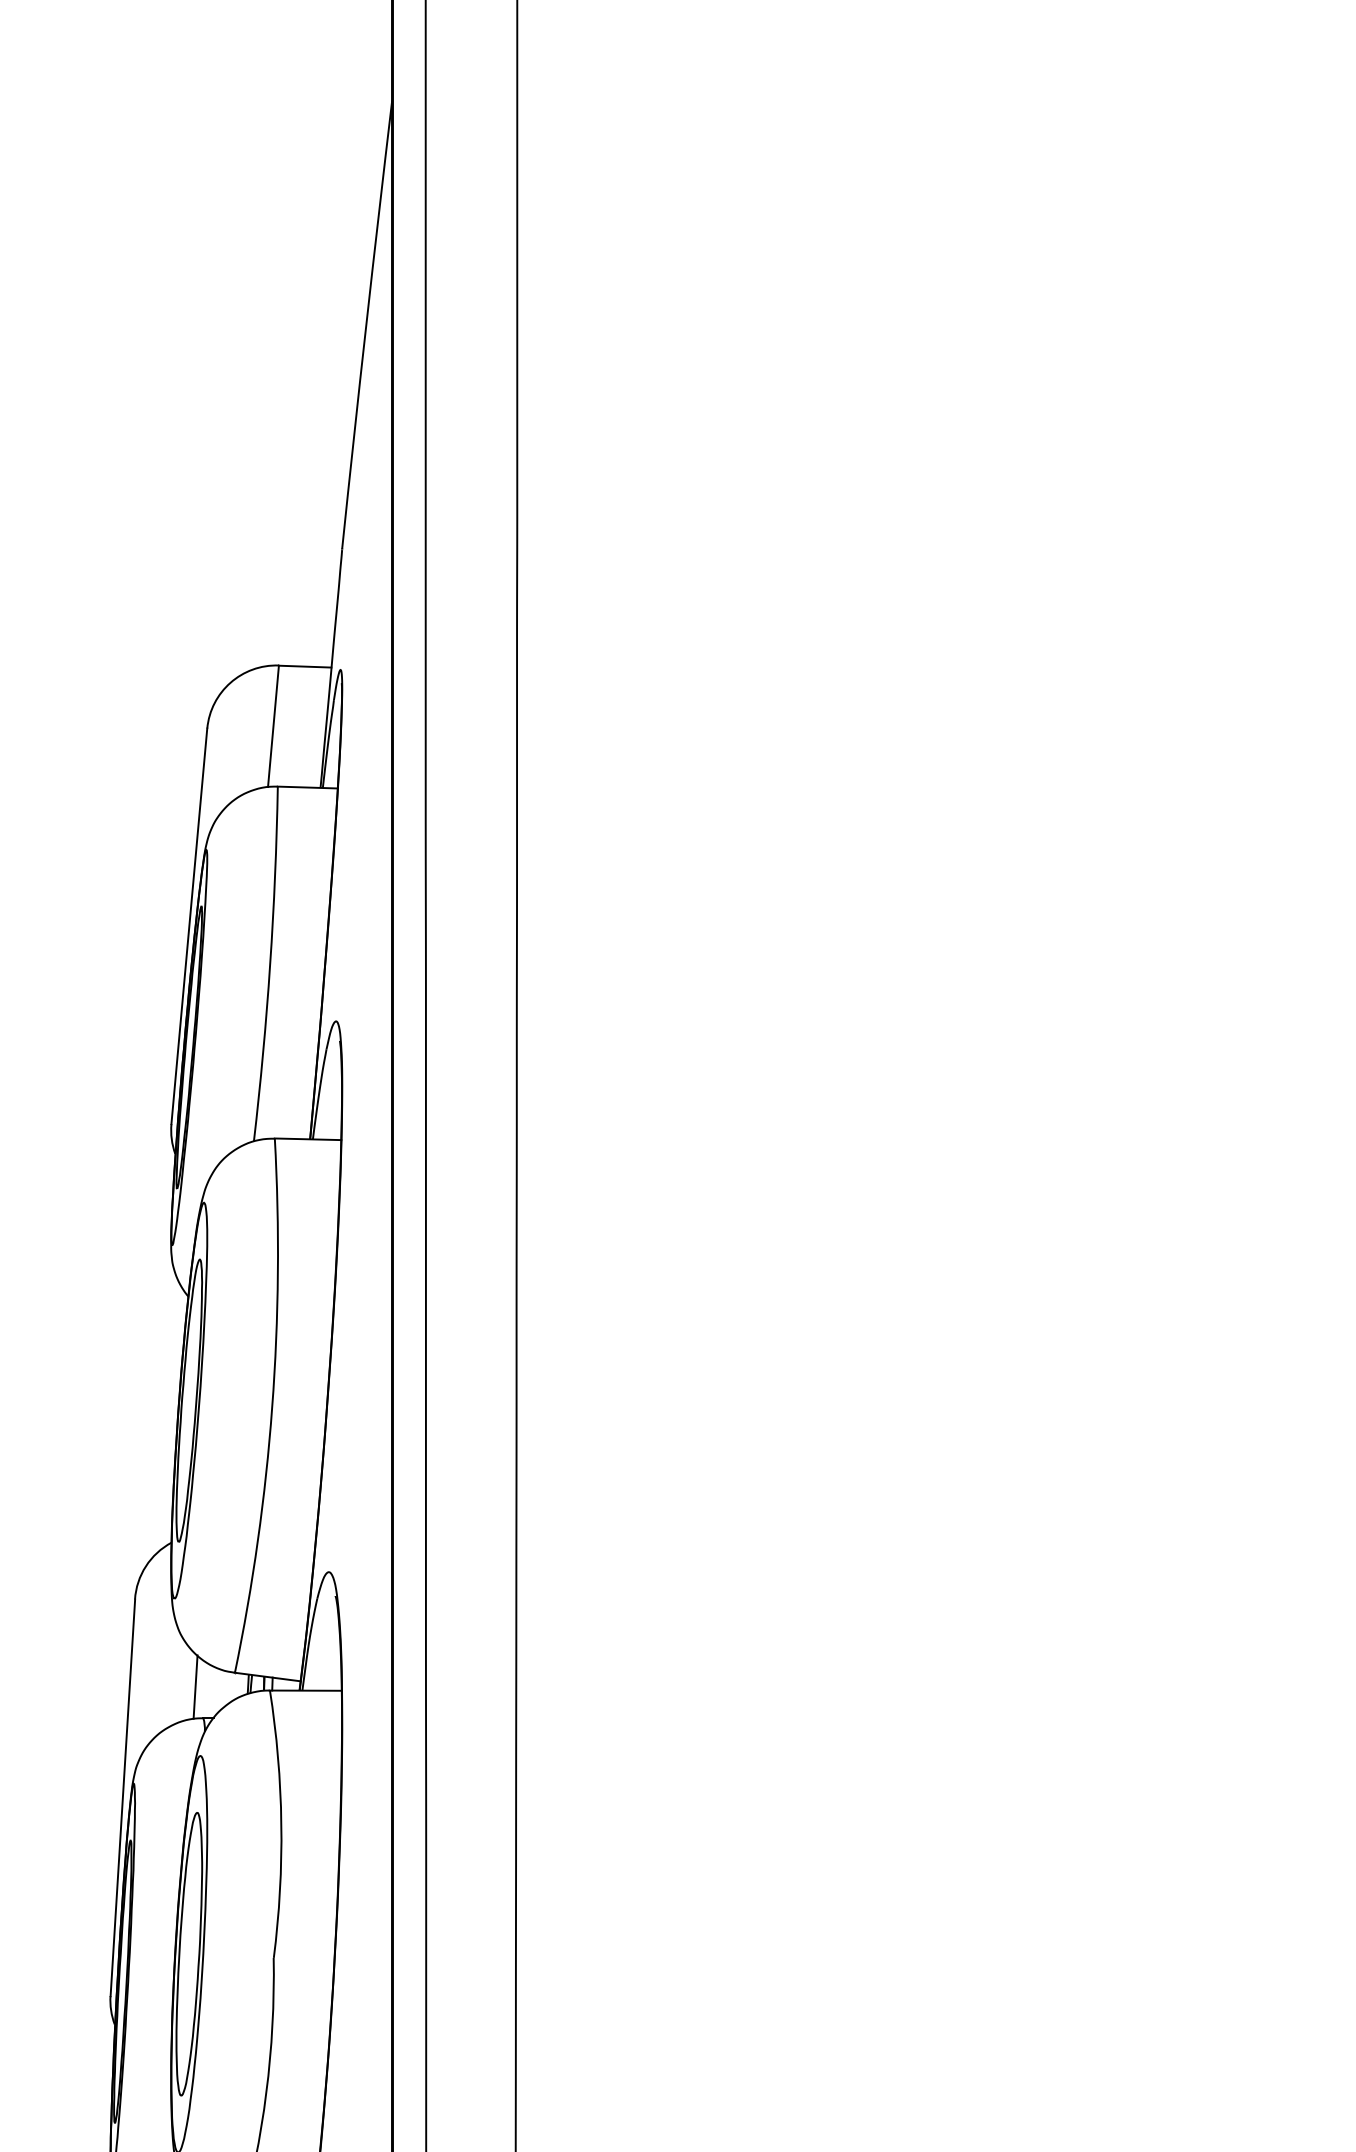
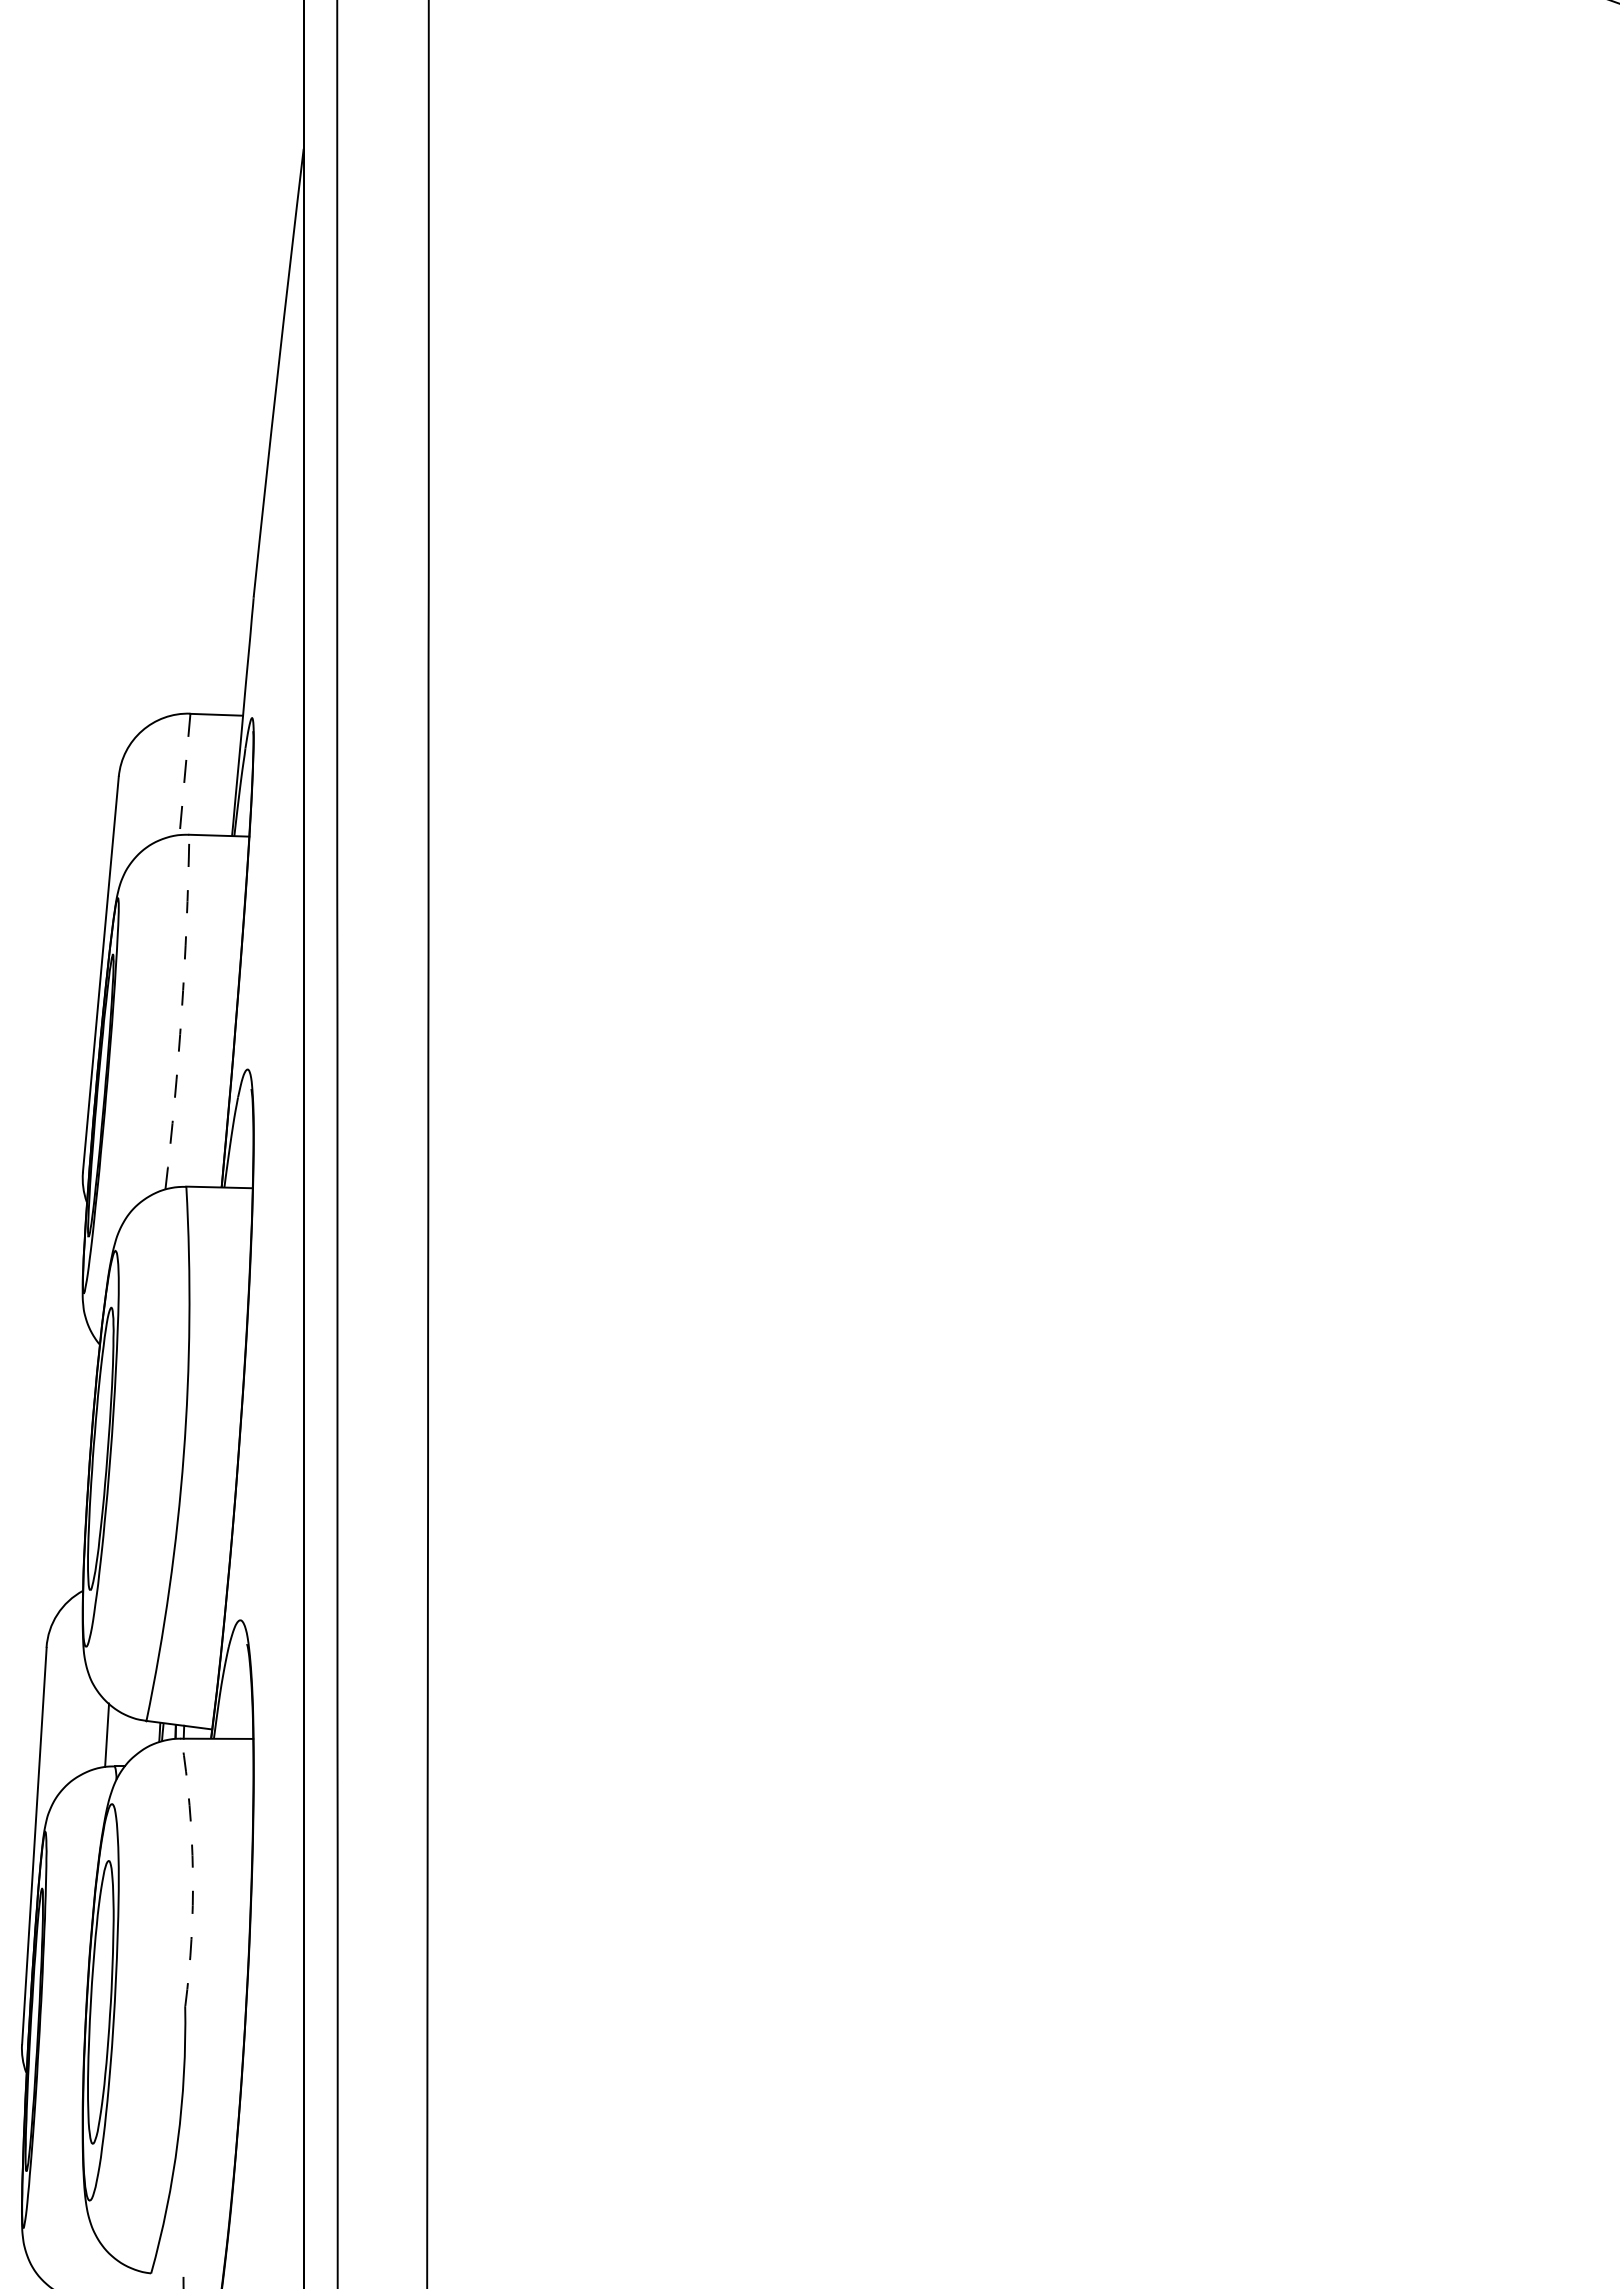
line: (273, 726) -> (185, 774), solid -> dashed
arc: (269, 964) -> (181, 1012), solid -> dashed
arc: (280, 1824) -> (192, 1872), solid -> dashed

